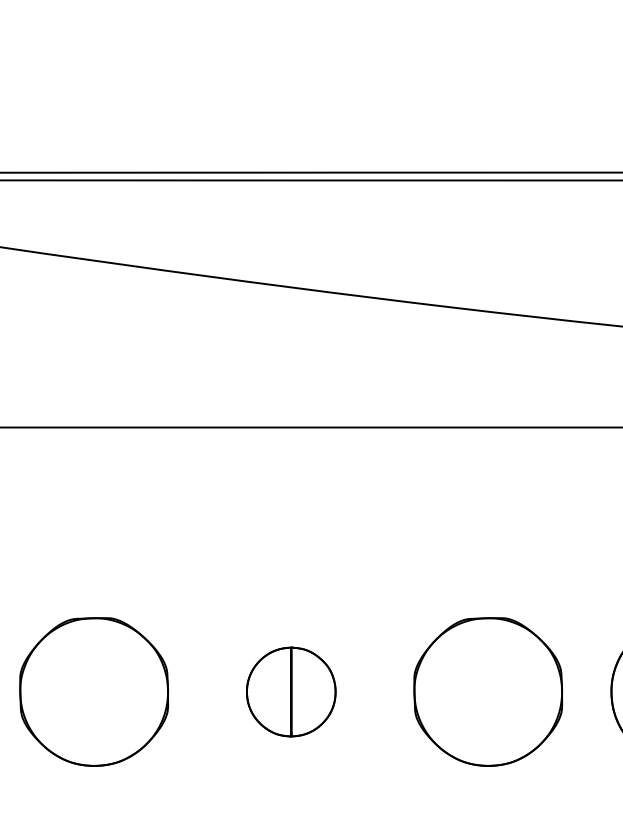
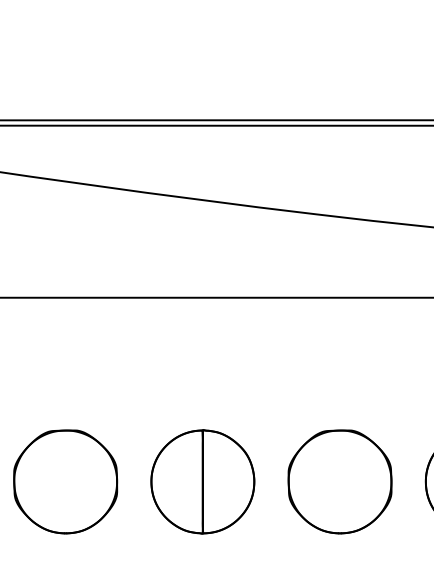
part: (290, 691) -> (202, 481), size x1.67

